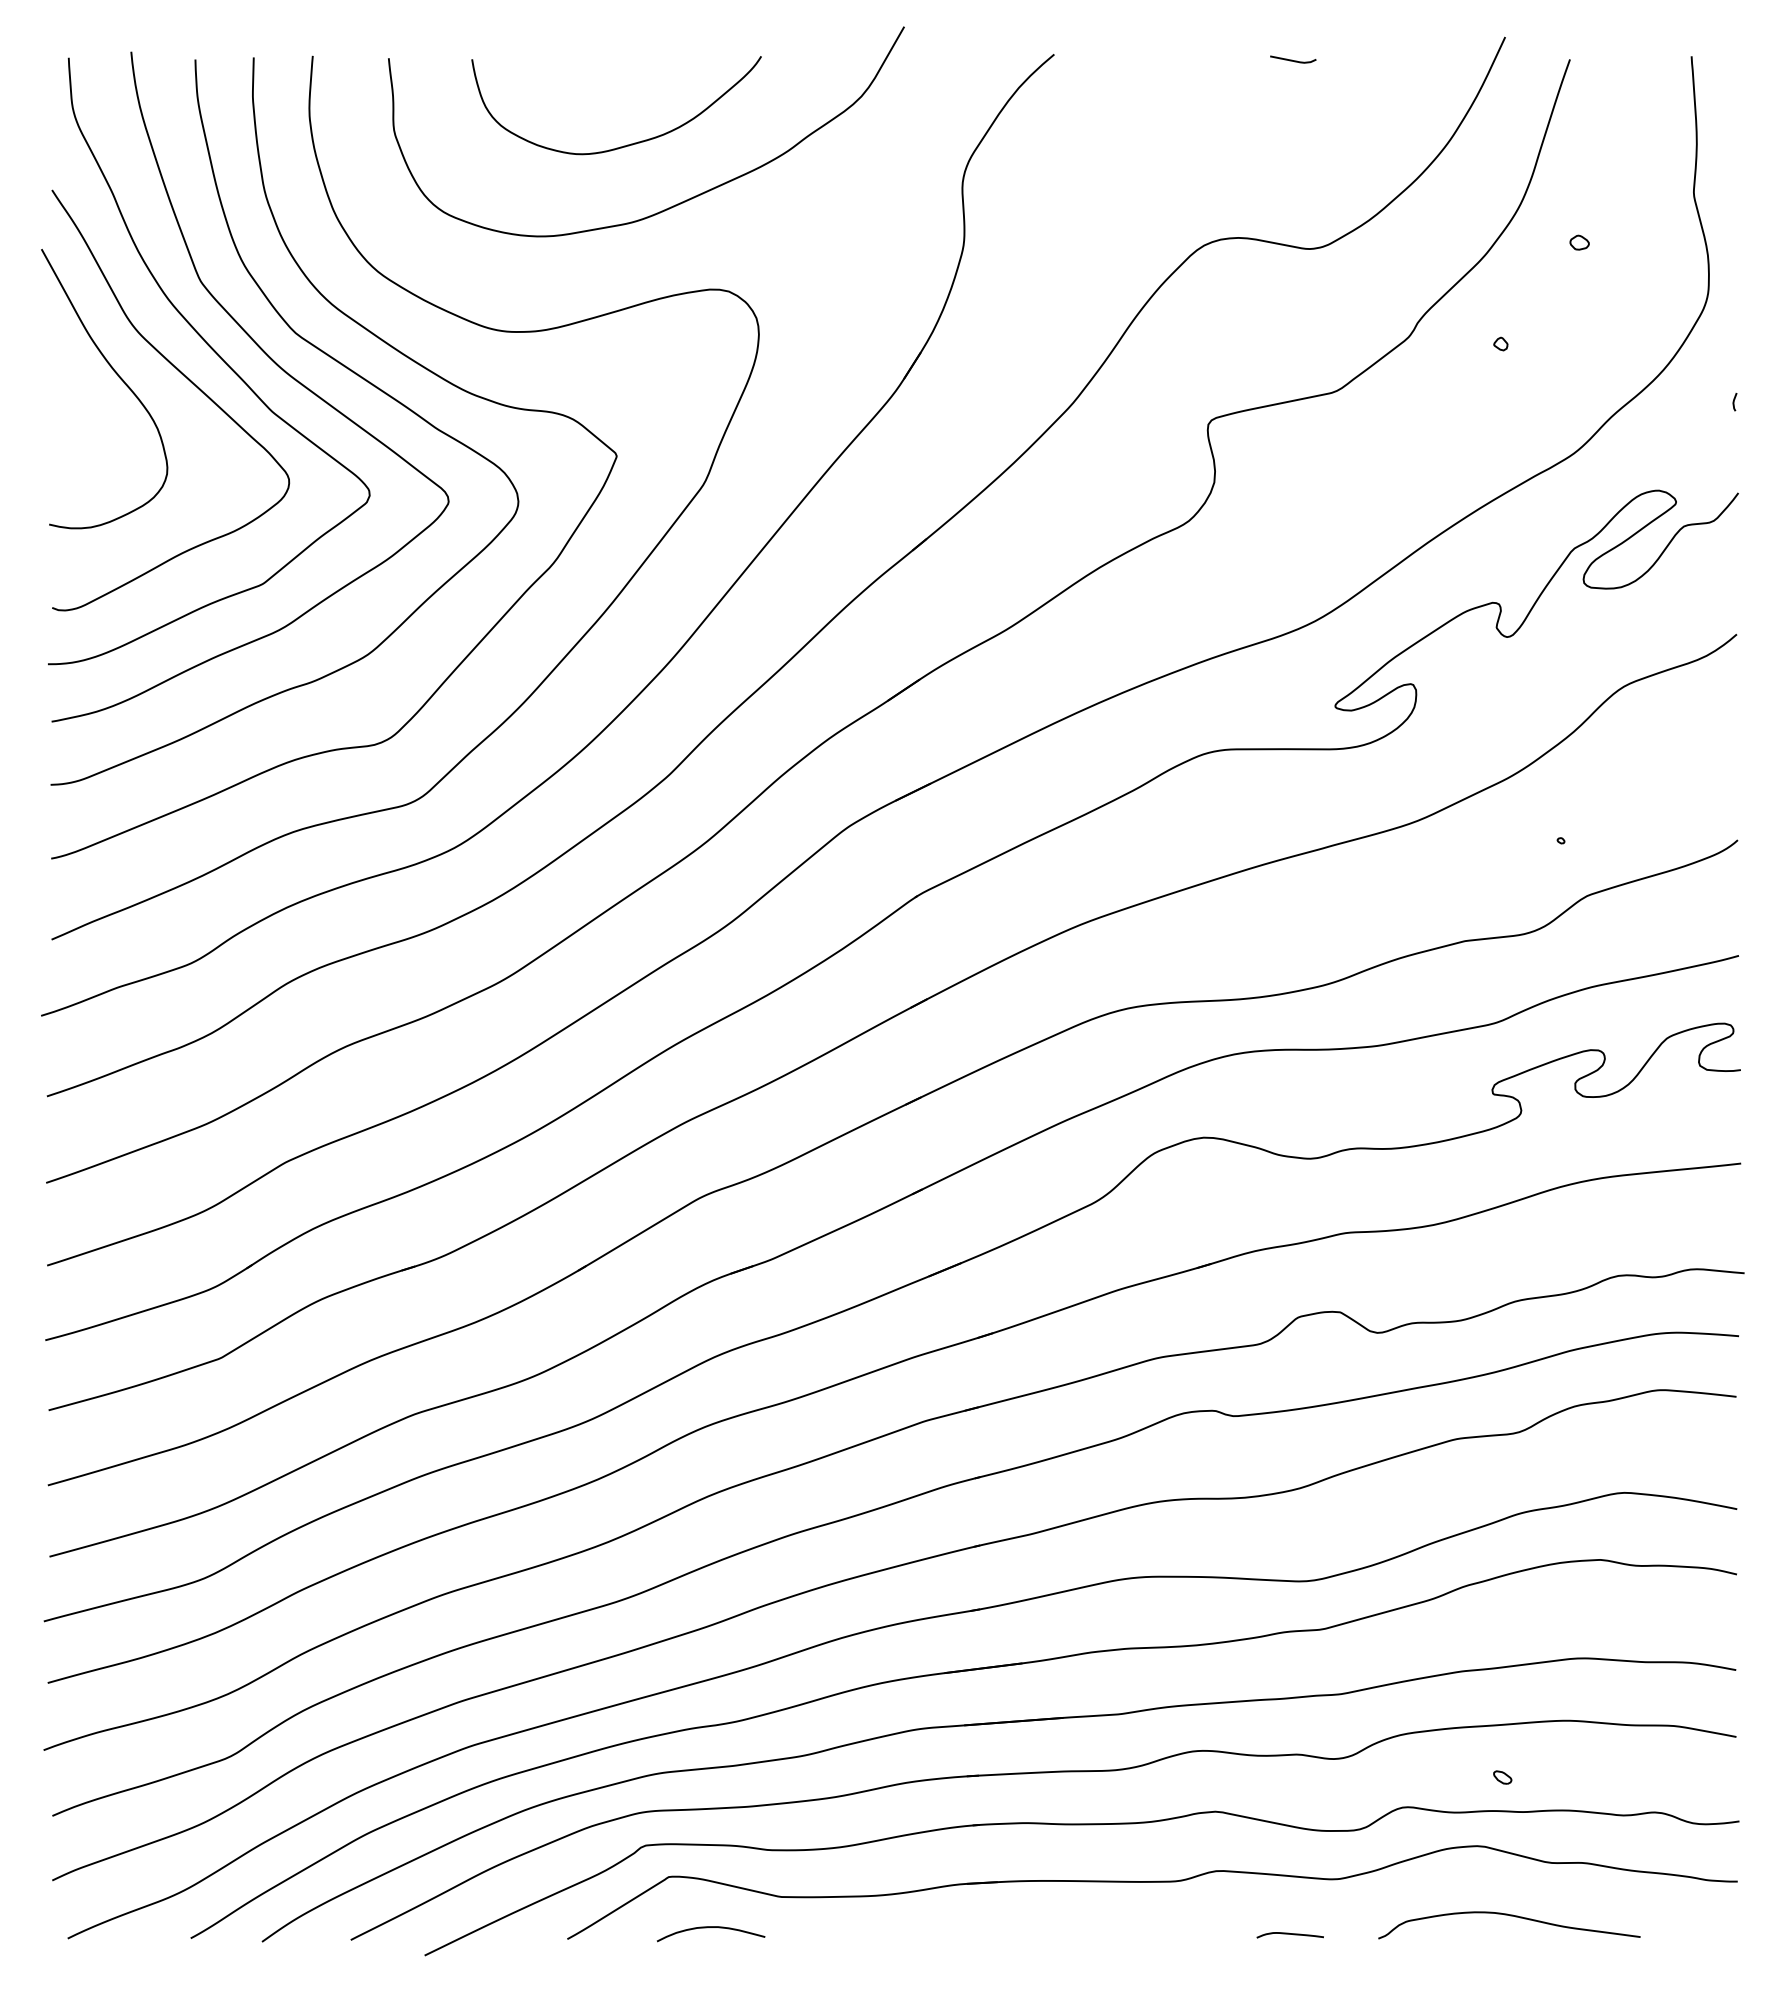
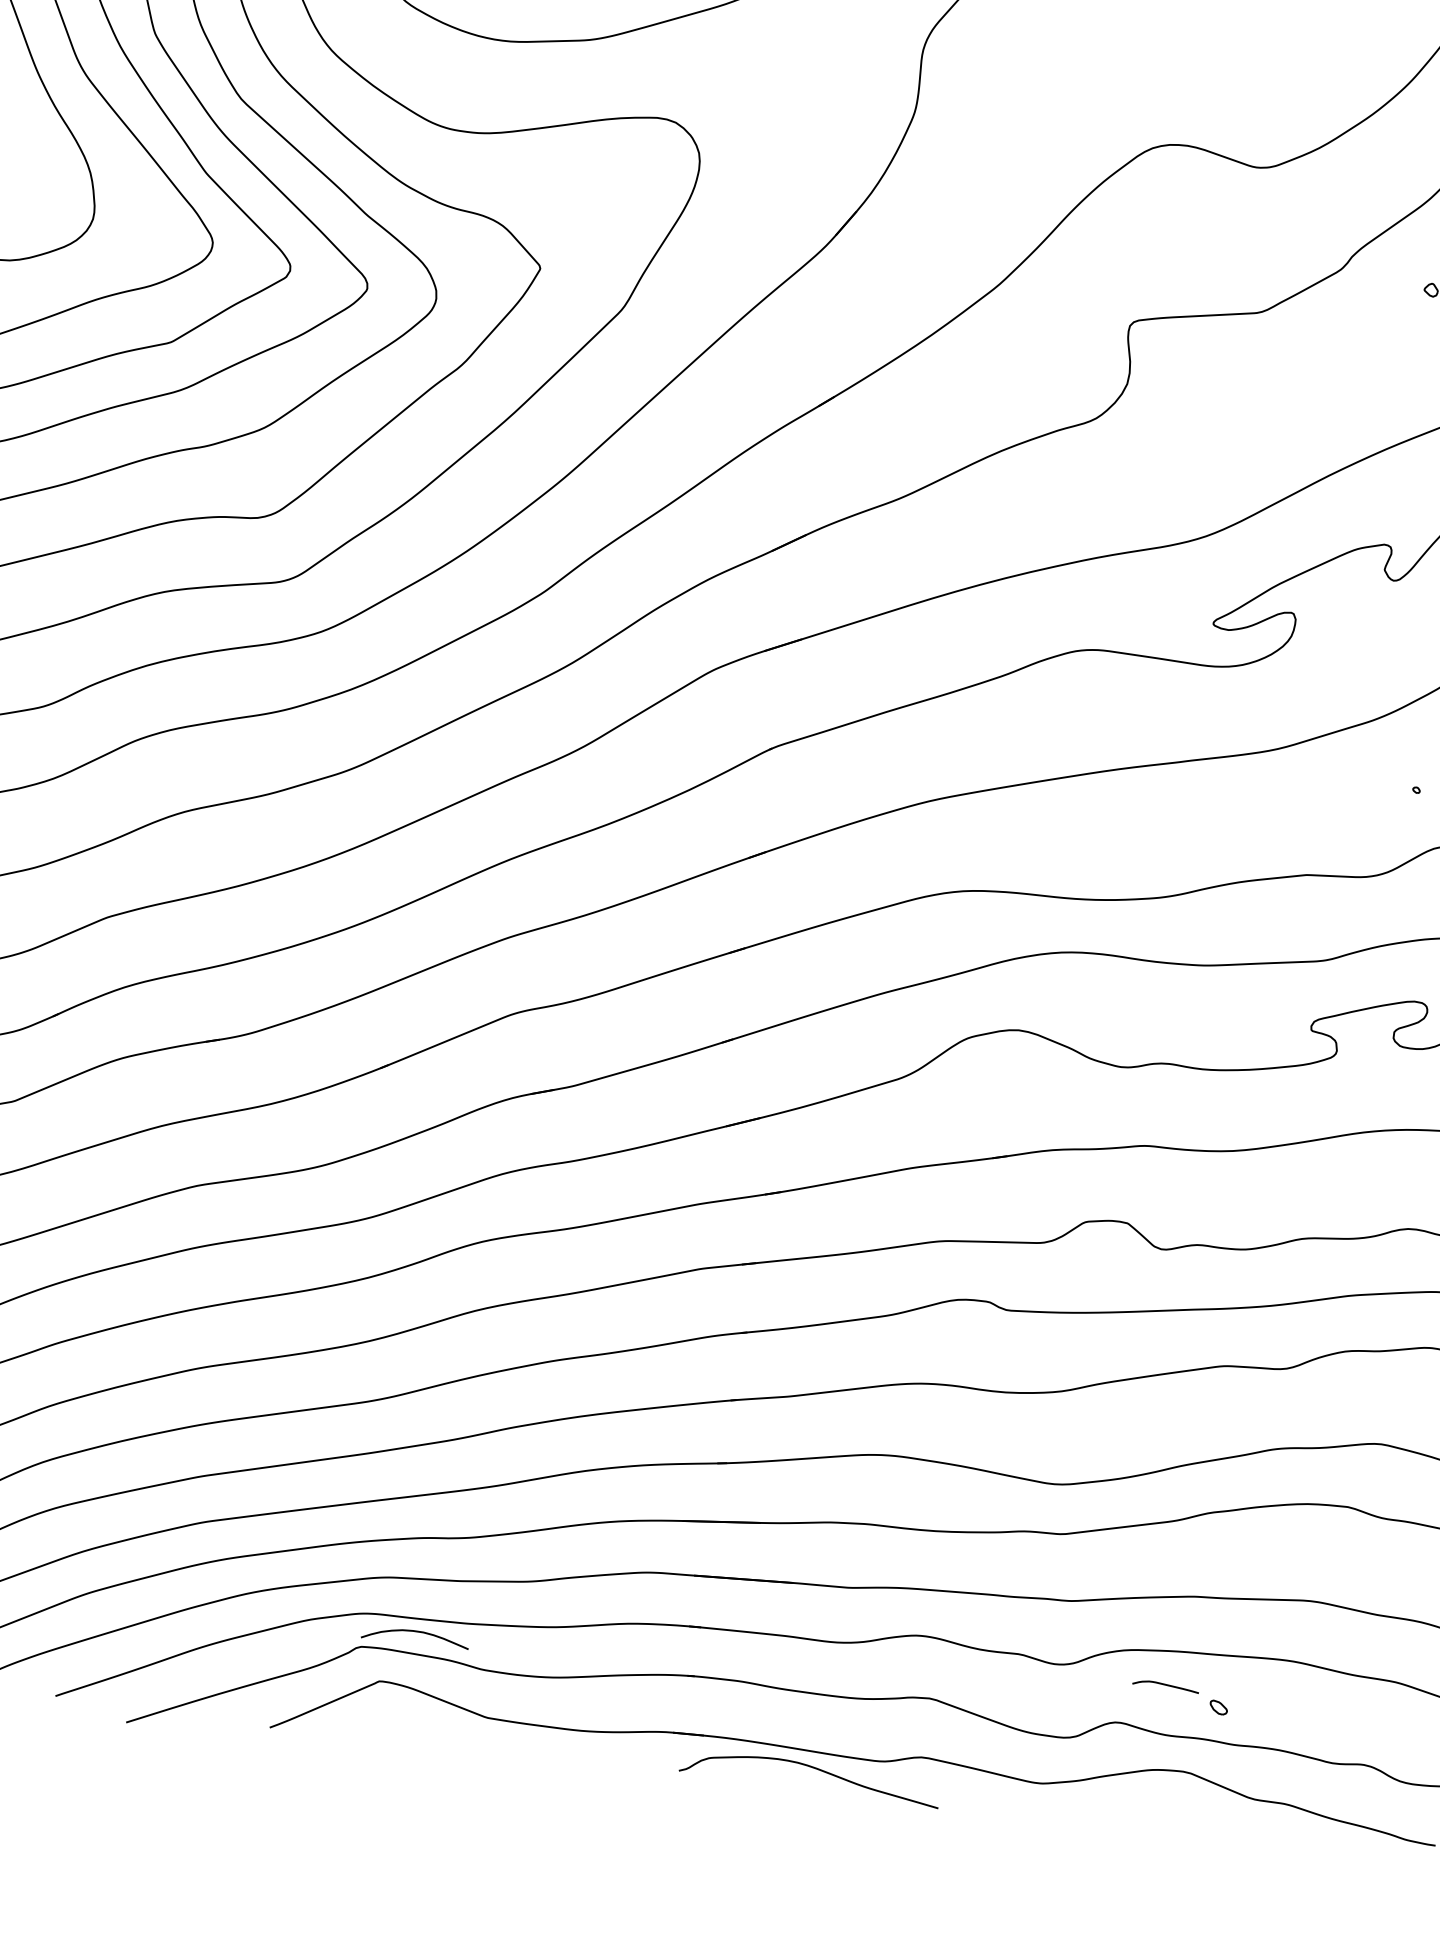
curve: (1510, 1916) -> (812, 1768), moved
curve: (707, 1928) -> (412, 1632), moved
curve: (1289, 1934) -> (1165, 1685), moved

